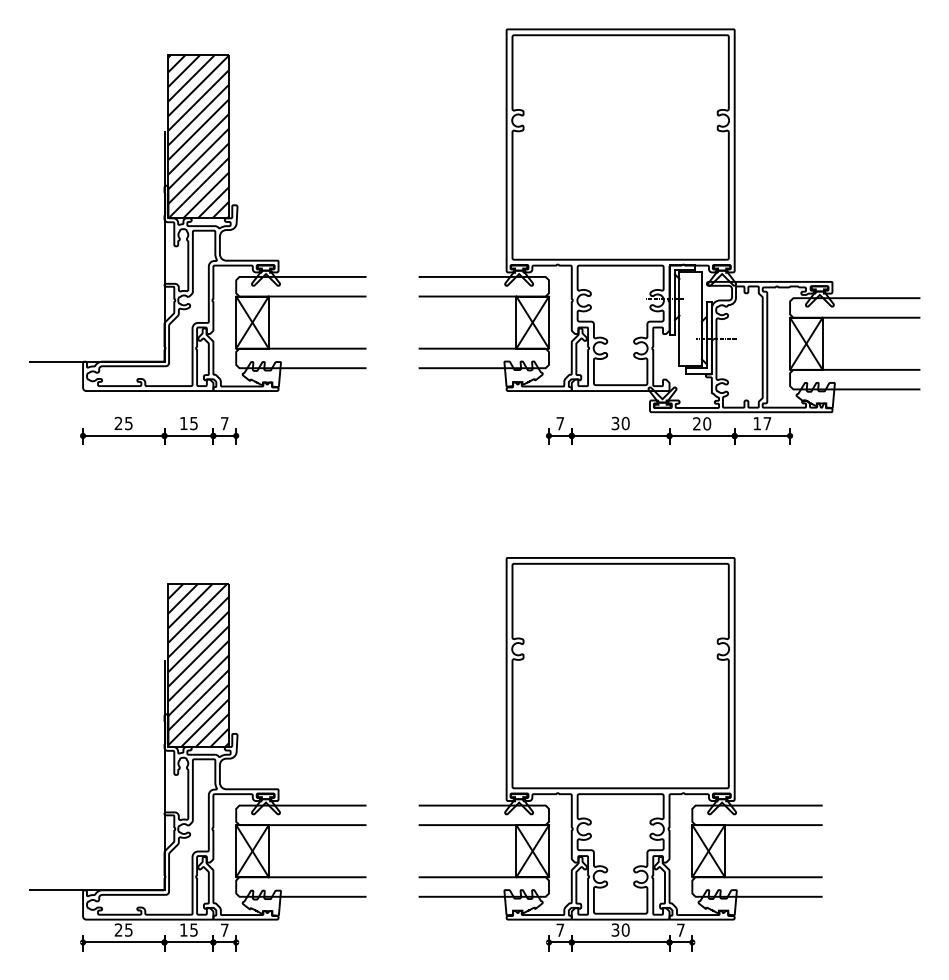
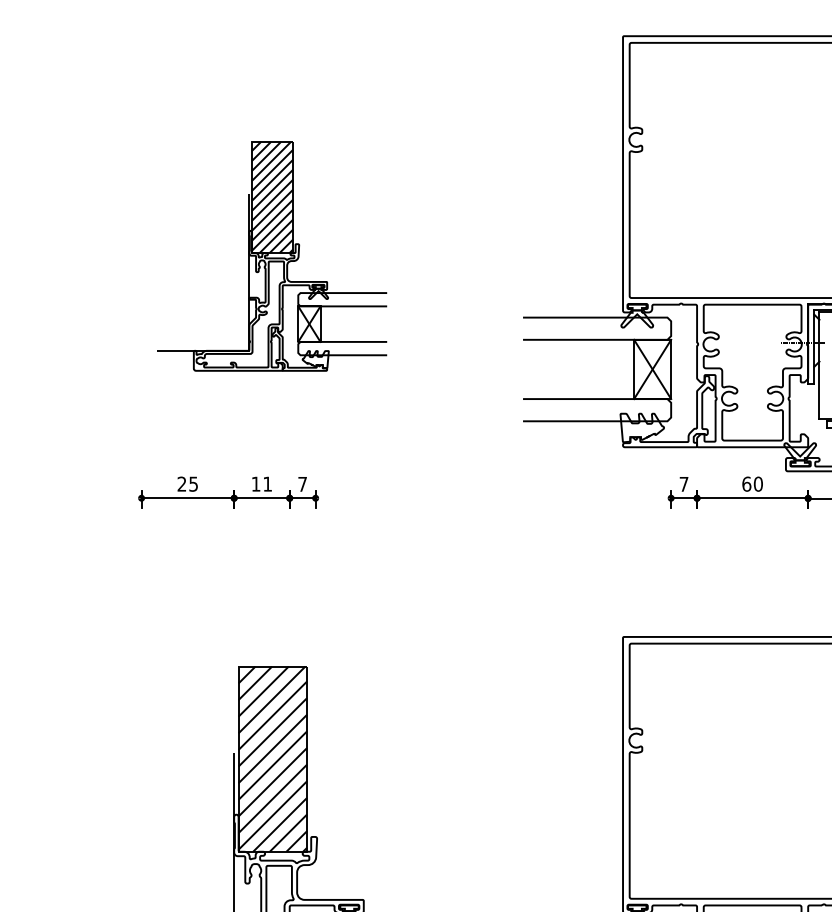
part: (197, 222) -> (271, 255), size x0.6
text: (193, 423) -> (267, 484), 15 -> 11
text: (615, 423) -> (746, 484), 30 -> 60

